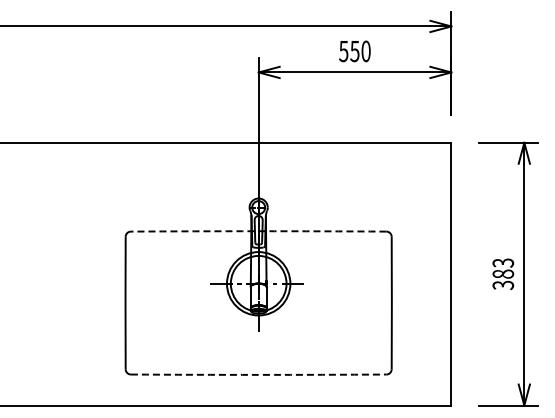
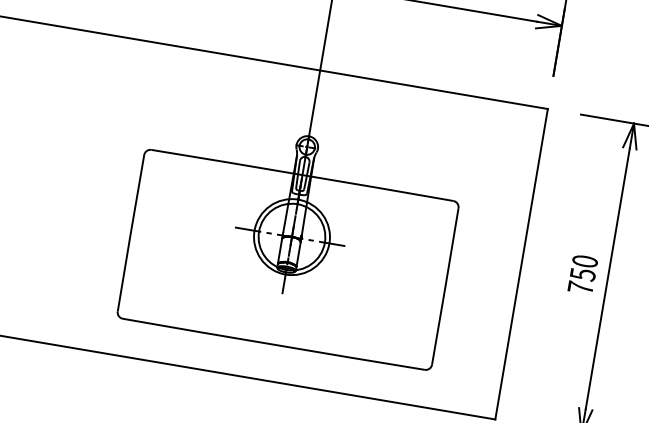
arc: (258, 231) -> (302, 175), dashed -> solid
text: (503, 274) -> (583, 275), 383 -> 750
arc: (258, 374) -> (273, 344), dashed -> solid

